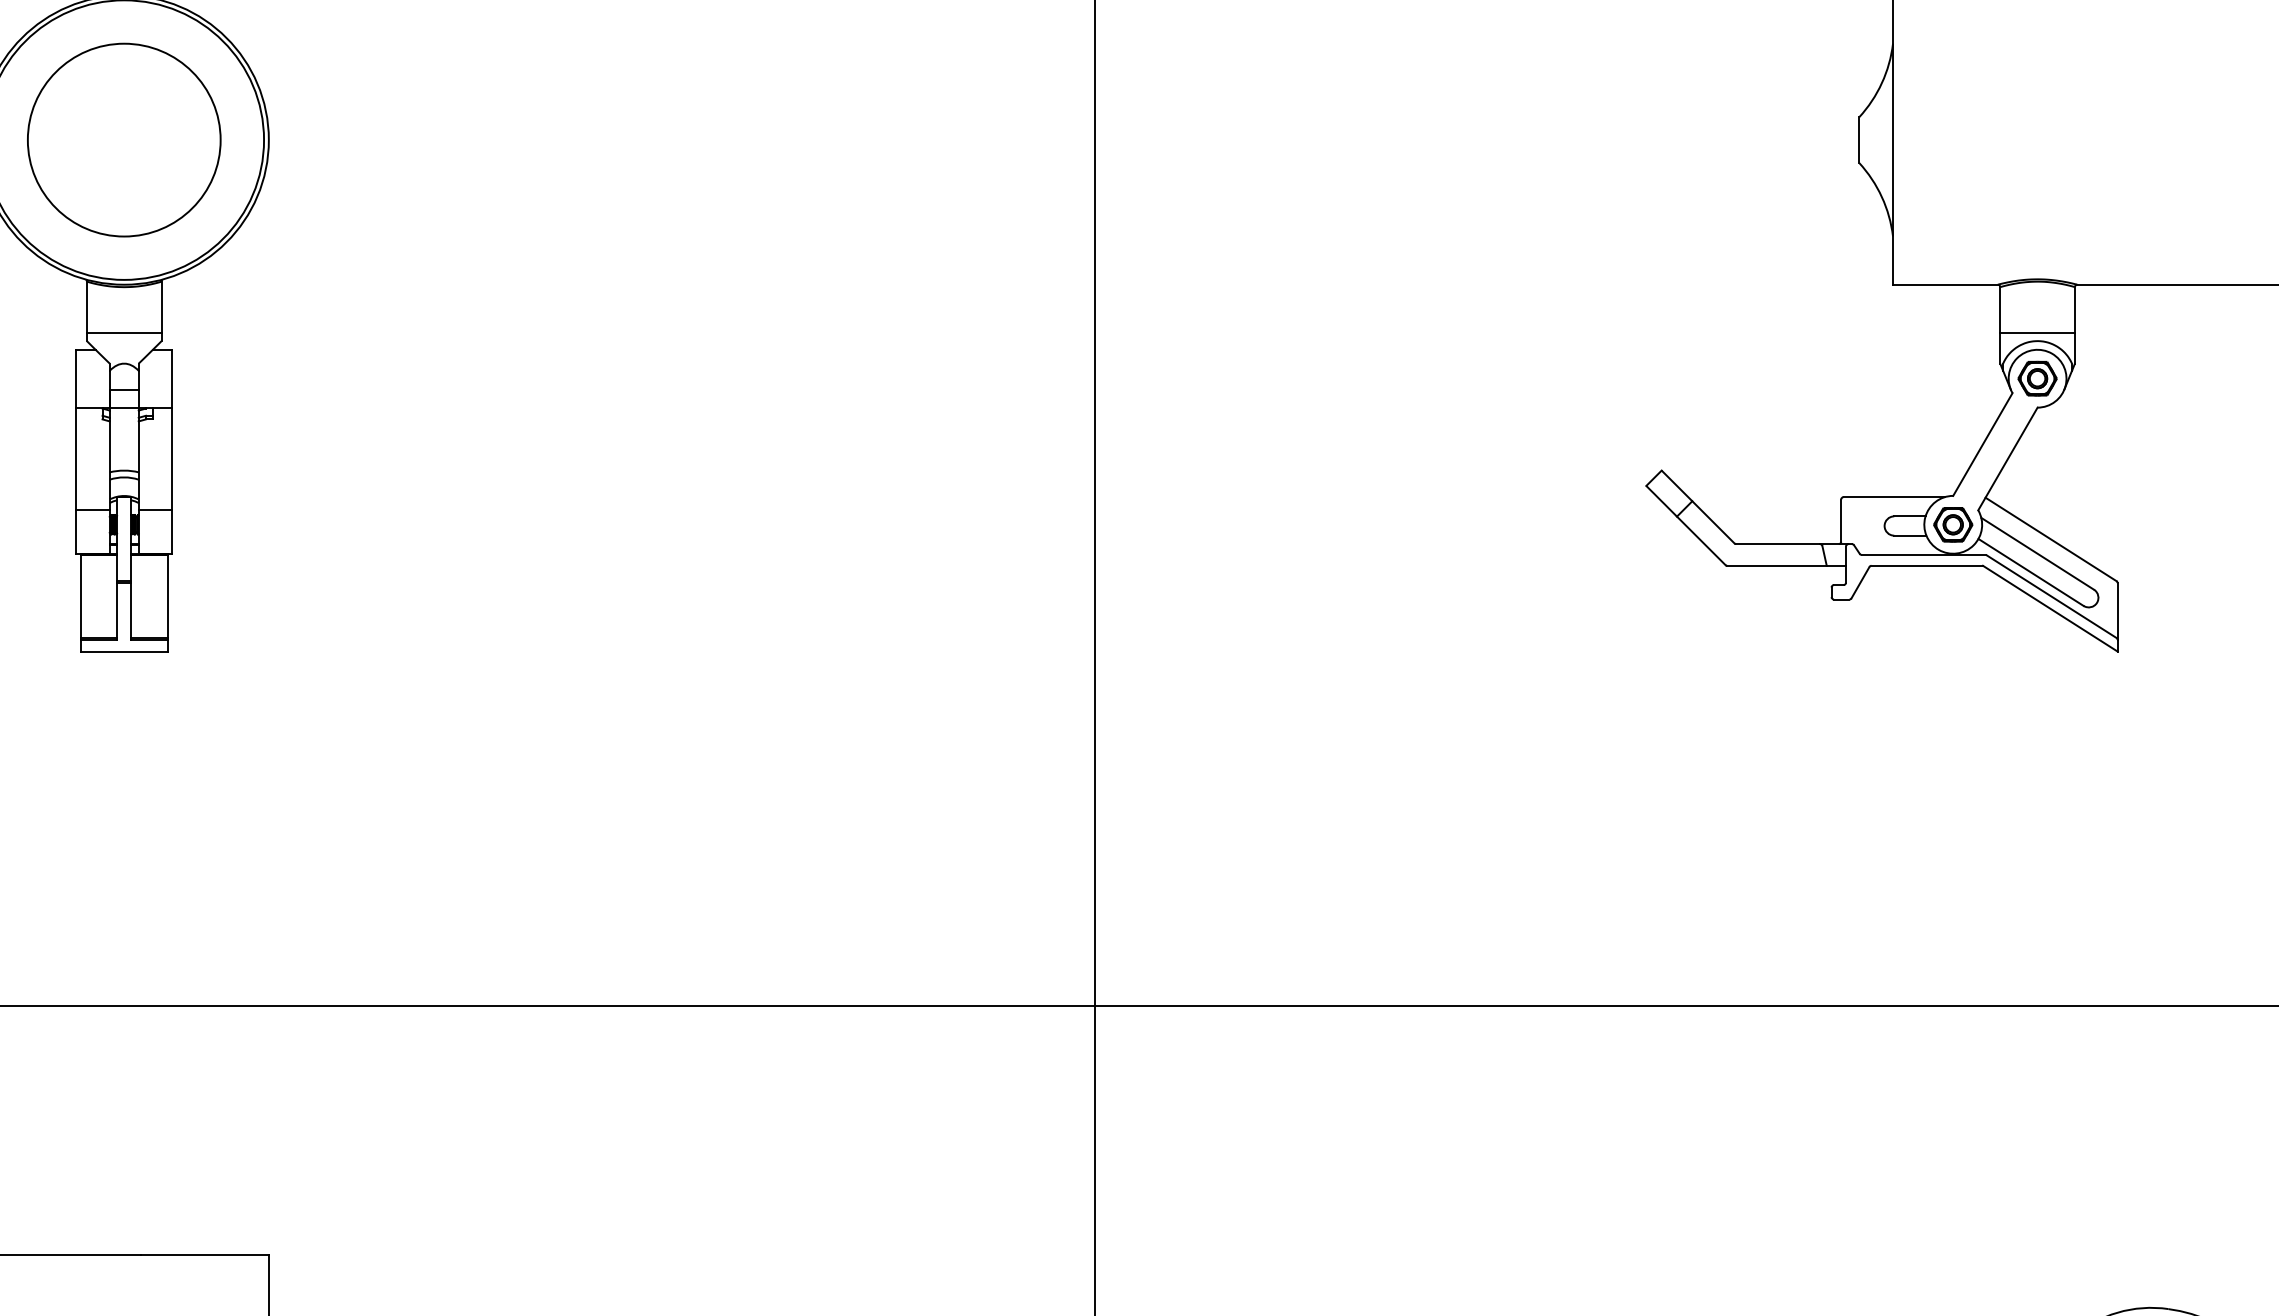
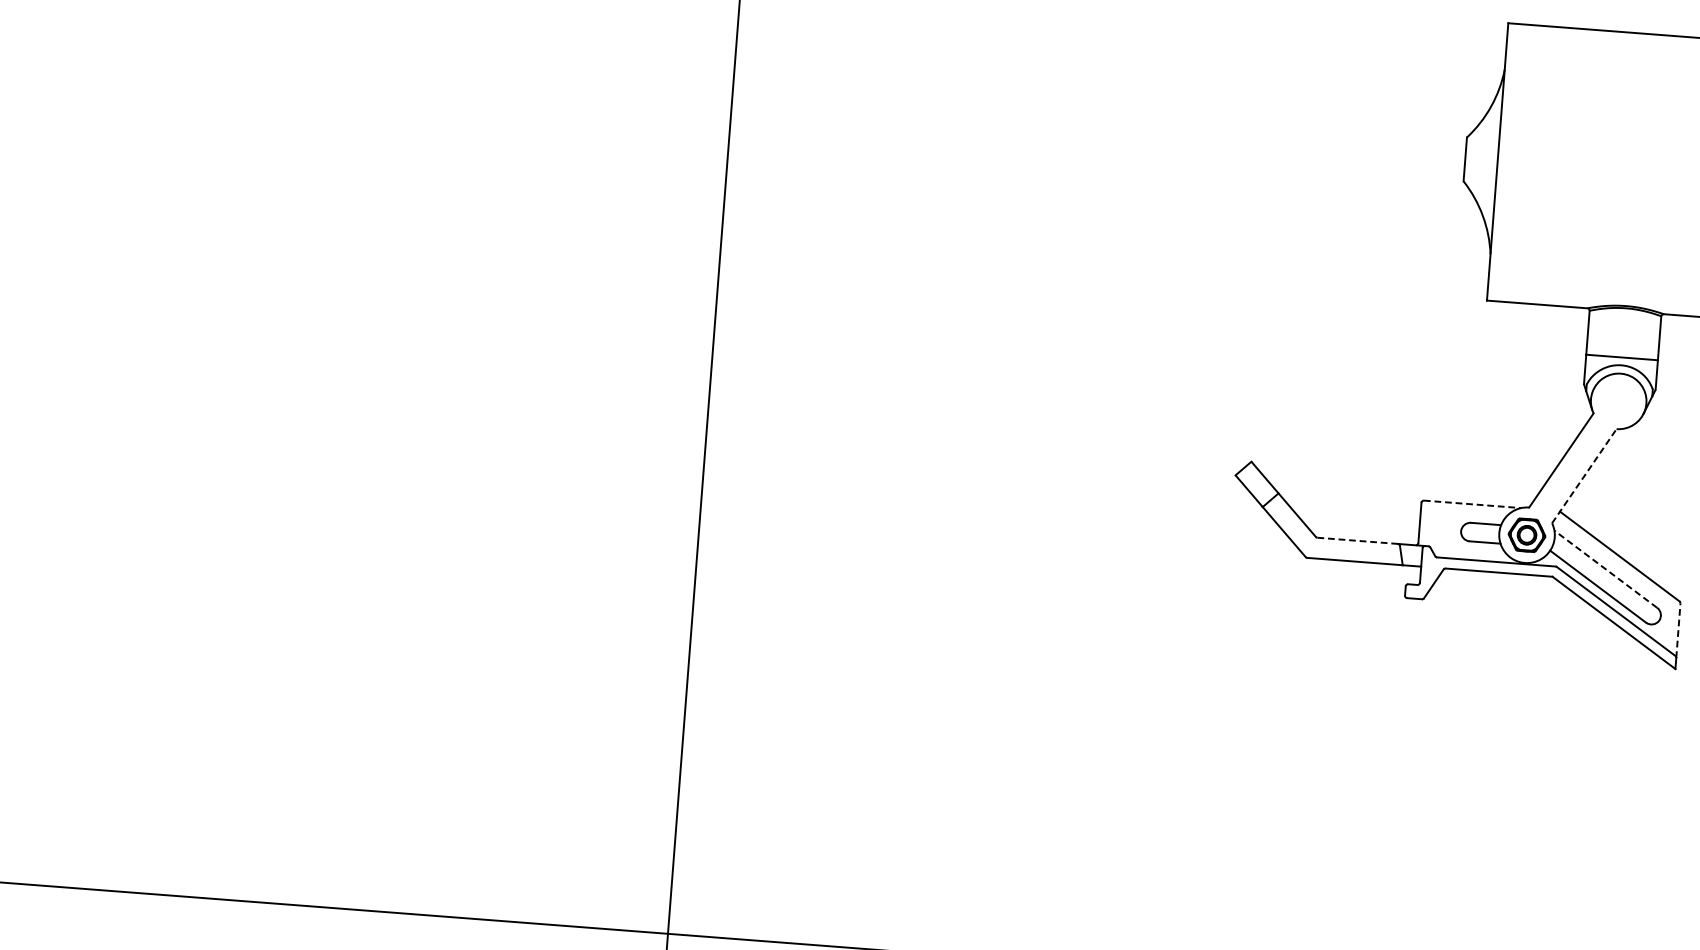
part: (2037, 378) -> (1618, 401), removed
line: (2008, 458) -> (1584, 475), solid -> dashed
line: (1894, 497) -> (1472, 504), solid -> dashed
line: (1778, 544) -> (1358, 541), solid -> dashed
line: (2037, 553) -> (1605, 568), solid -> dashed
line: (2117, 611) -> (1678, 630), solid -> dashed

